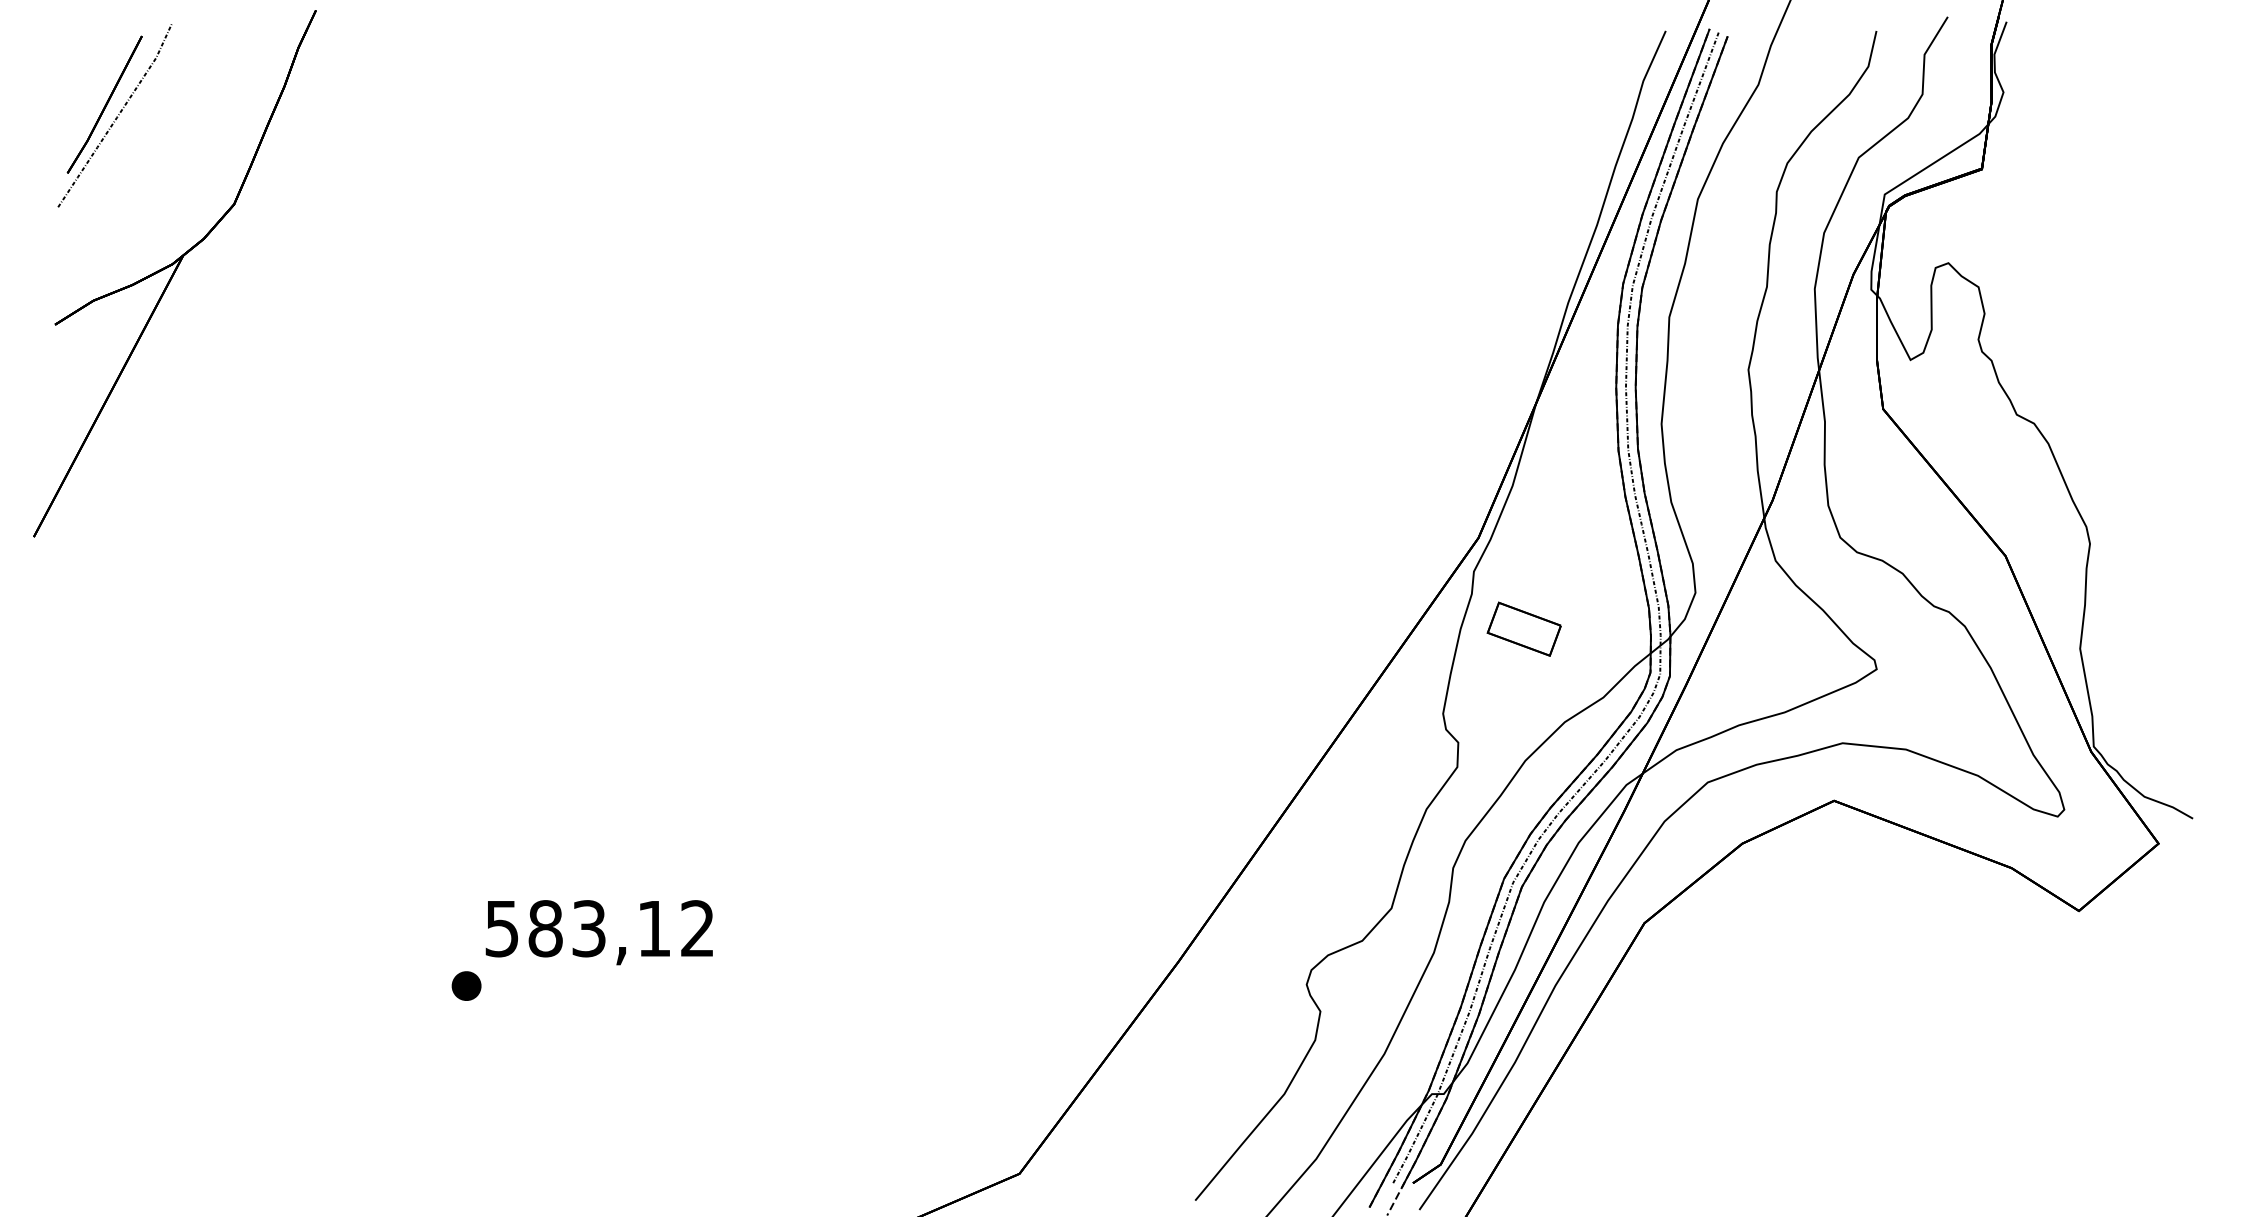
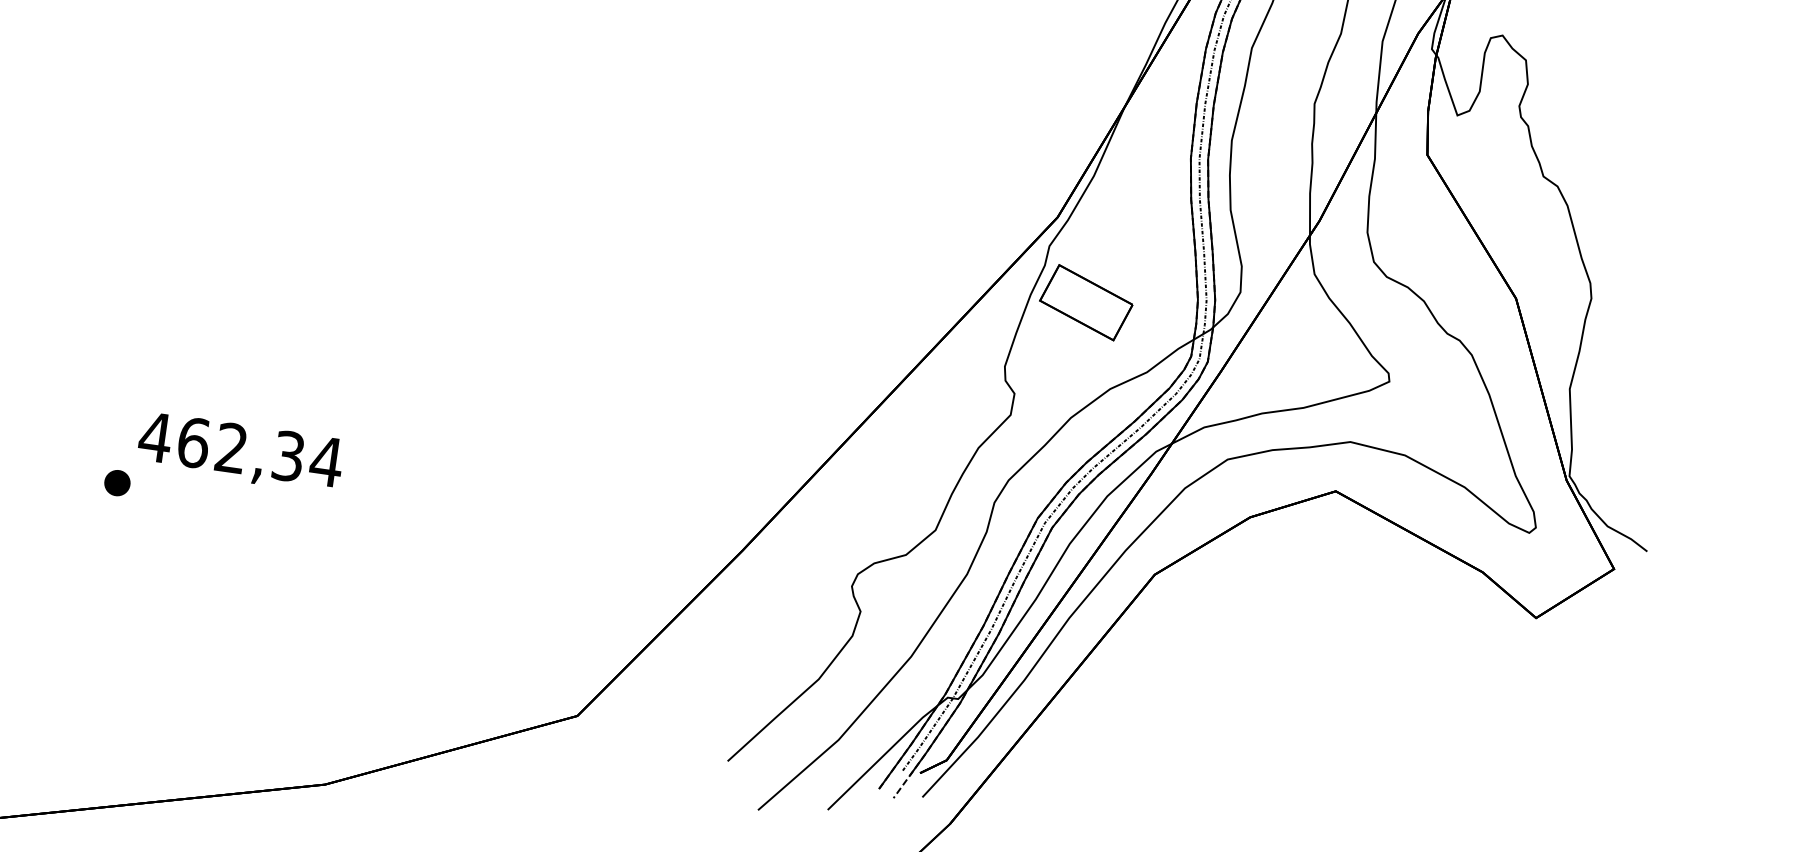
part: (1524, 629) -> (1086, 303), size x1.43
text: (599, 928) -> (240, 449), 583,12 -> 462,34

